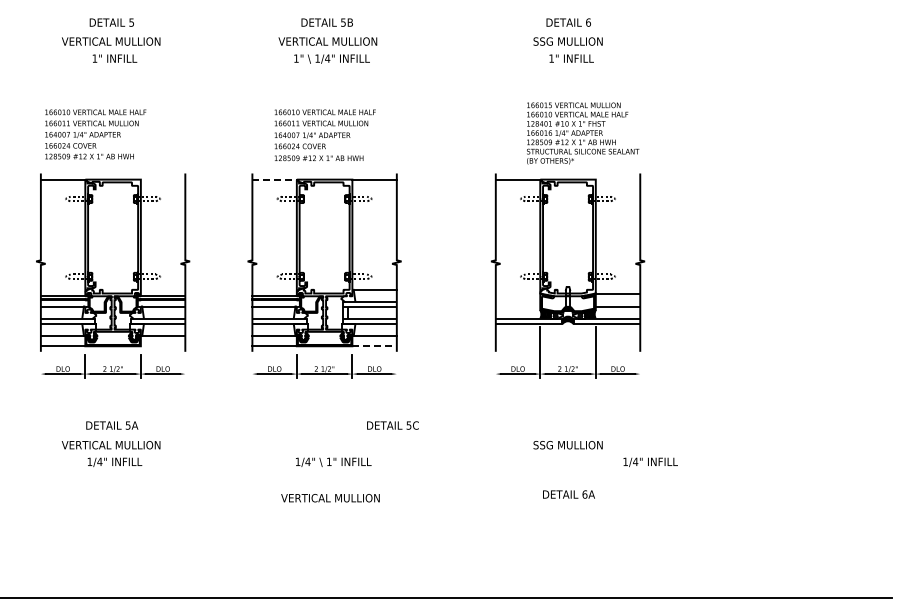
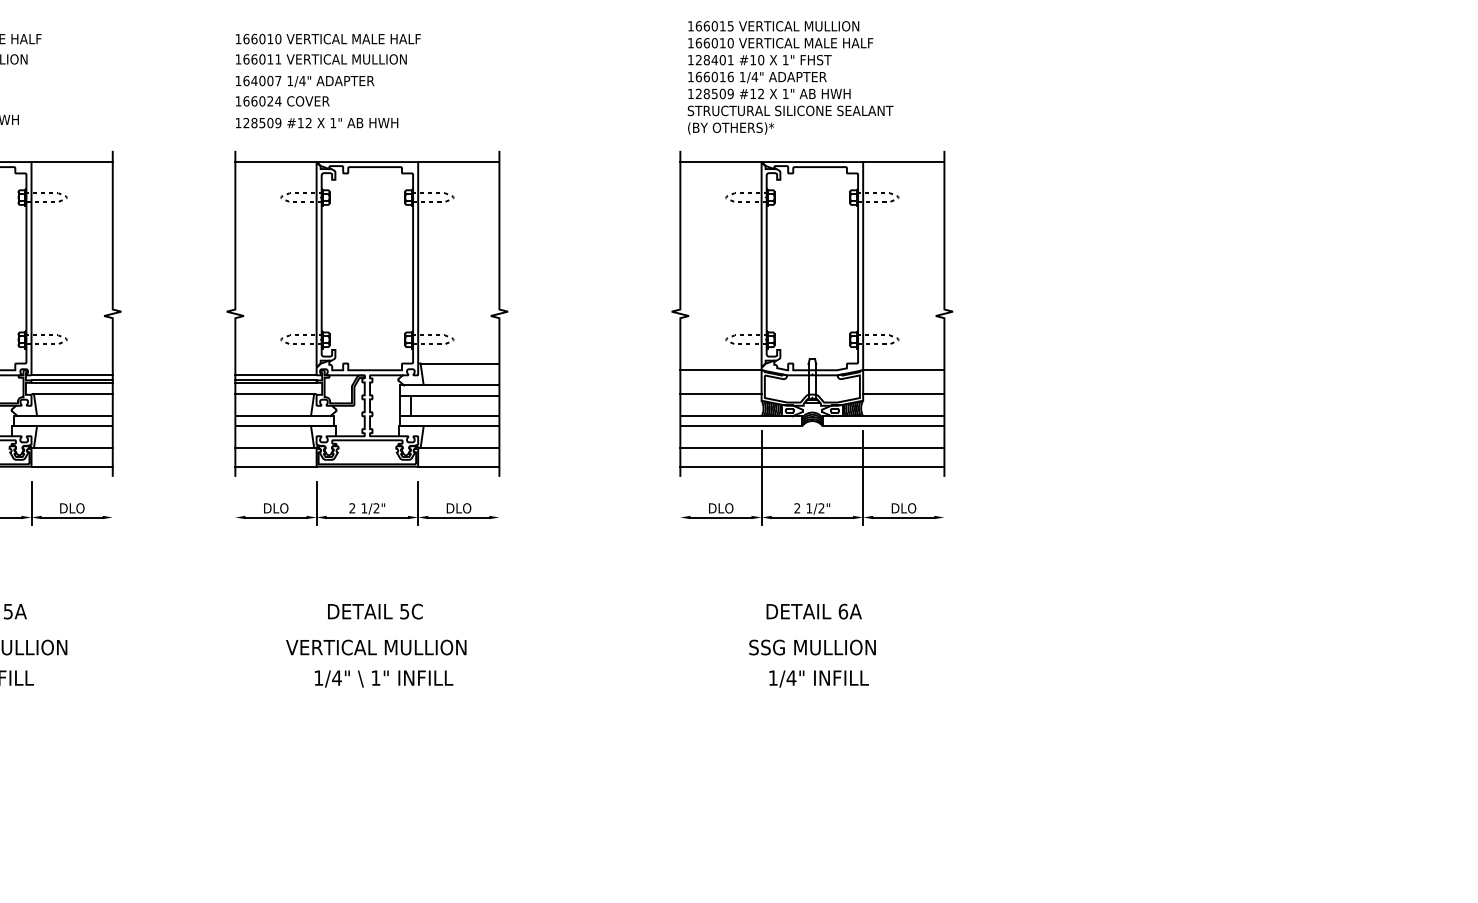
text: (583, 133) -> (791, 77), moved
text: (324, 135) -> (326, 81), moved
line: (162, 179) -> (71, 161), added
line: (275, 179) -> (277, 161), dashed -> solid
line: (617, 179) -> (902, 161), added
line: (517, 293) -> (720, 370), added
line: (517, 306) -> (720, 394), added
line: (567, 336) -> (811, 448), added
line: (162, 346) -> (71, 467), added
line: (375, 346) -> (460, 467), dashed -> solid
line: (567, 346) -> (811, 467), added
text: (392, 425) -> (374, 611), moved
text: (650, 461) -> (818, 677), moved
text: (568, 494) -> (813, 611), moved
text: (330, 498) -> (376, 648), moved

